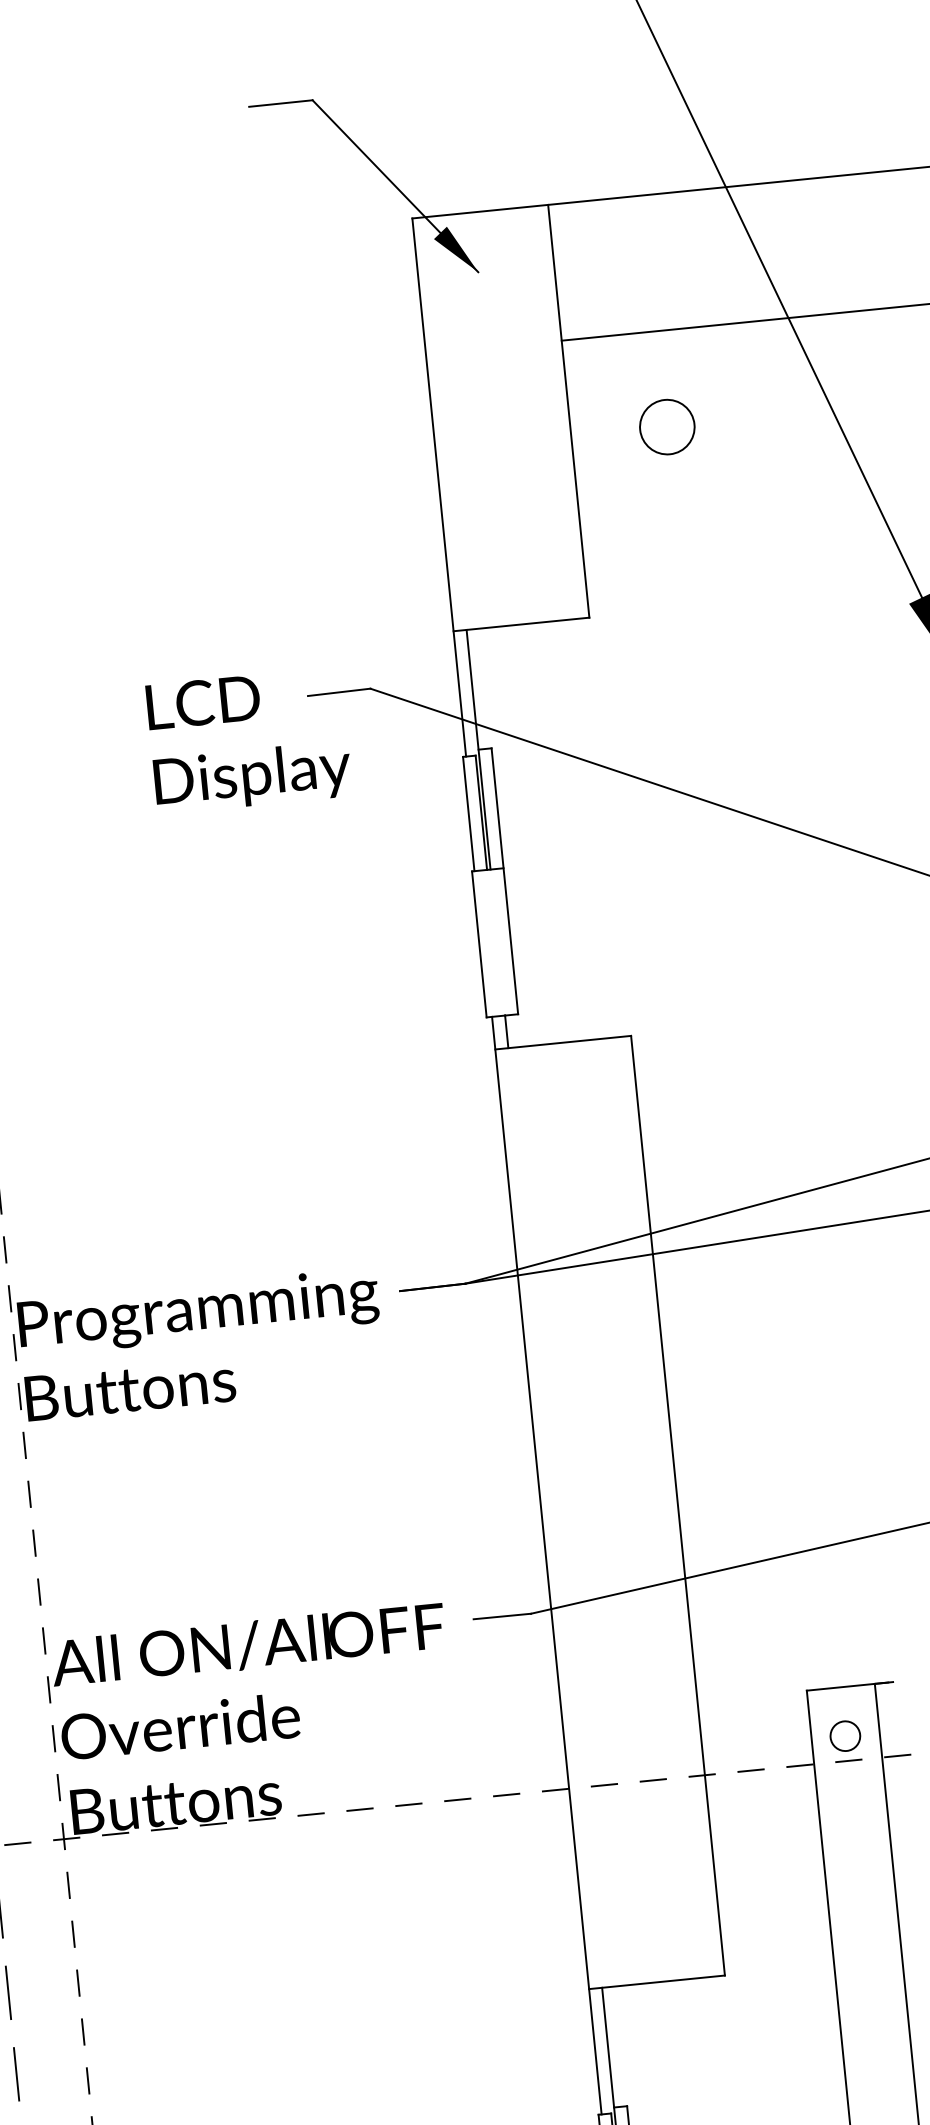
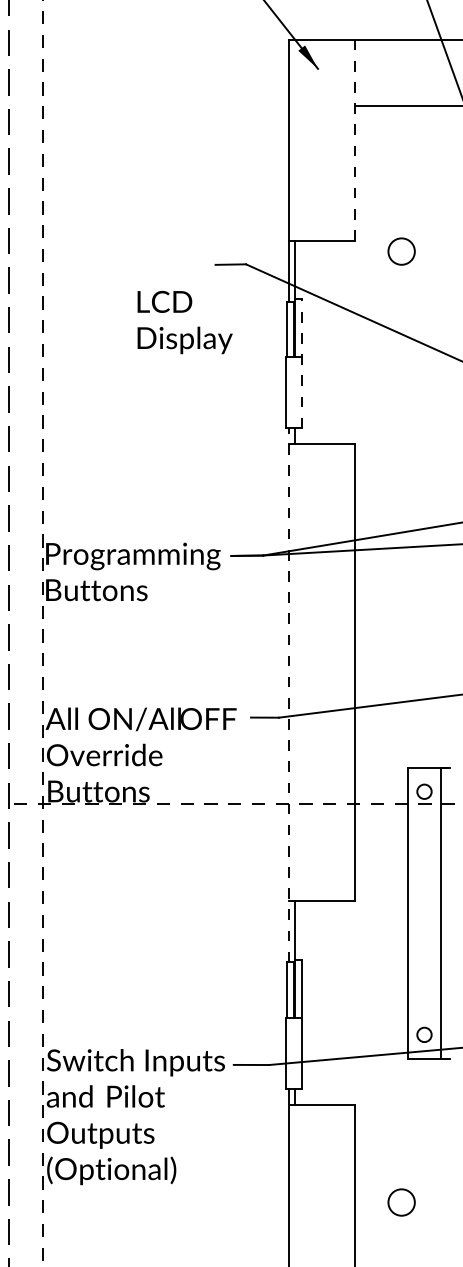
line: (567, 409) -> (354, 139), solid -> dashed
circle: (666, 426) -> (401, 251), moved
text: (247, 740) -> (184, 322), moved
line: (504, 881) -> (301, 363), solid -> dashed
line: (546, 1566) -> (288, 695), solid -> dashed

